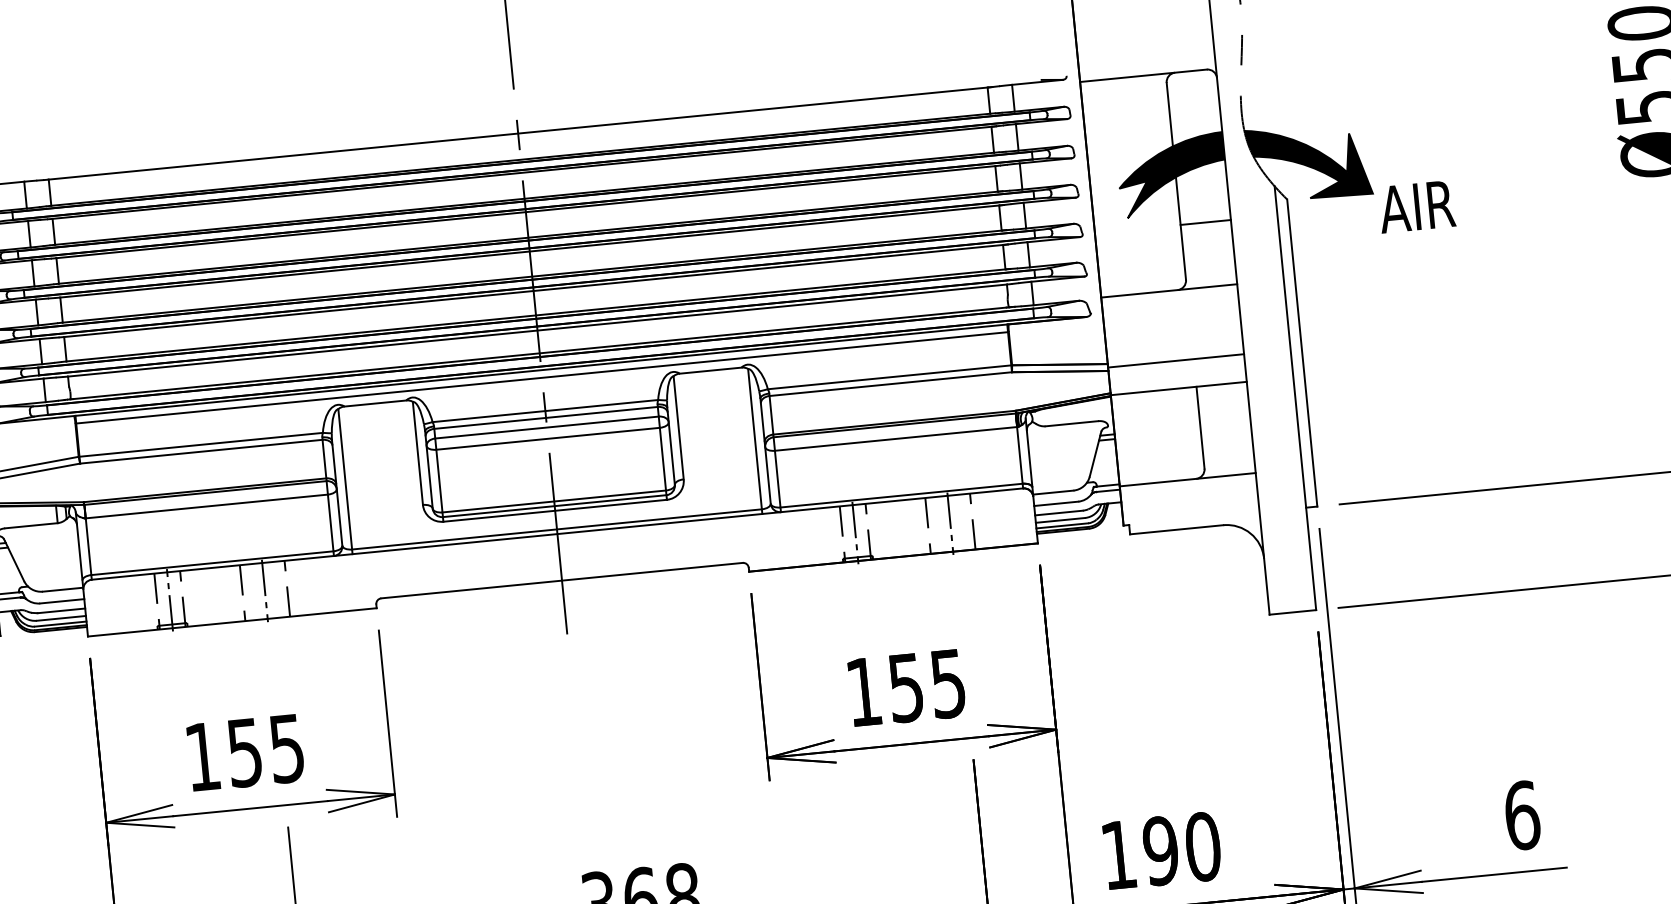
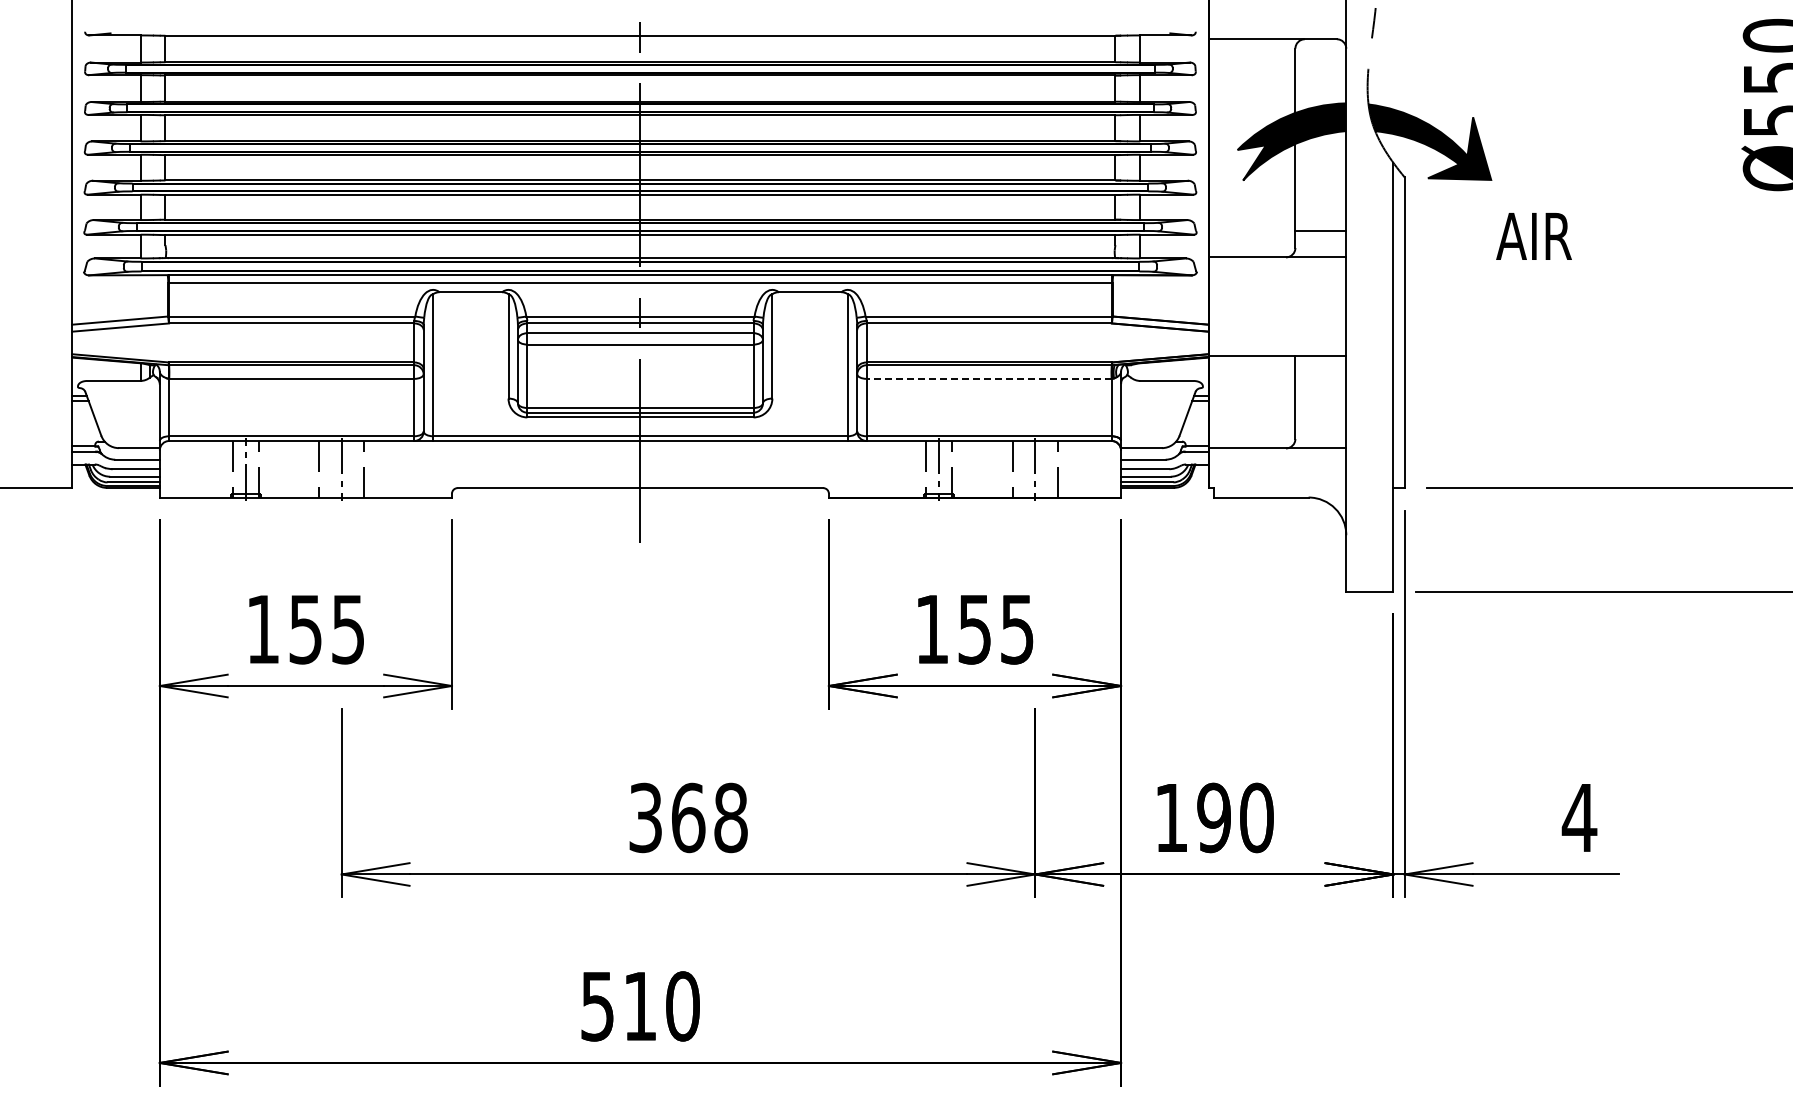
text: (1416, 206) -> (1533, 236), moved
line: (1205, 222) -> (1320, 231), moved
line: (1176, 361) -> (1277, 328), removed
line: (896, 438) -> (989, 378), solid -> dashed
text: (1521, 815) -> (1579, 817), 6 -> 4

